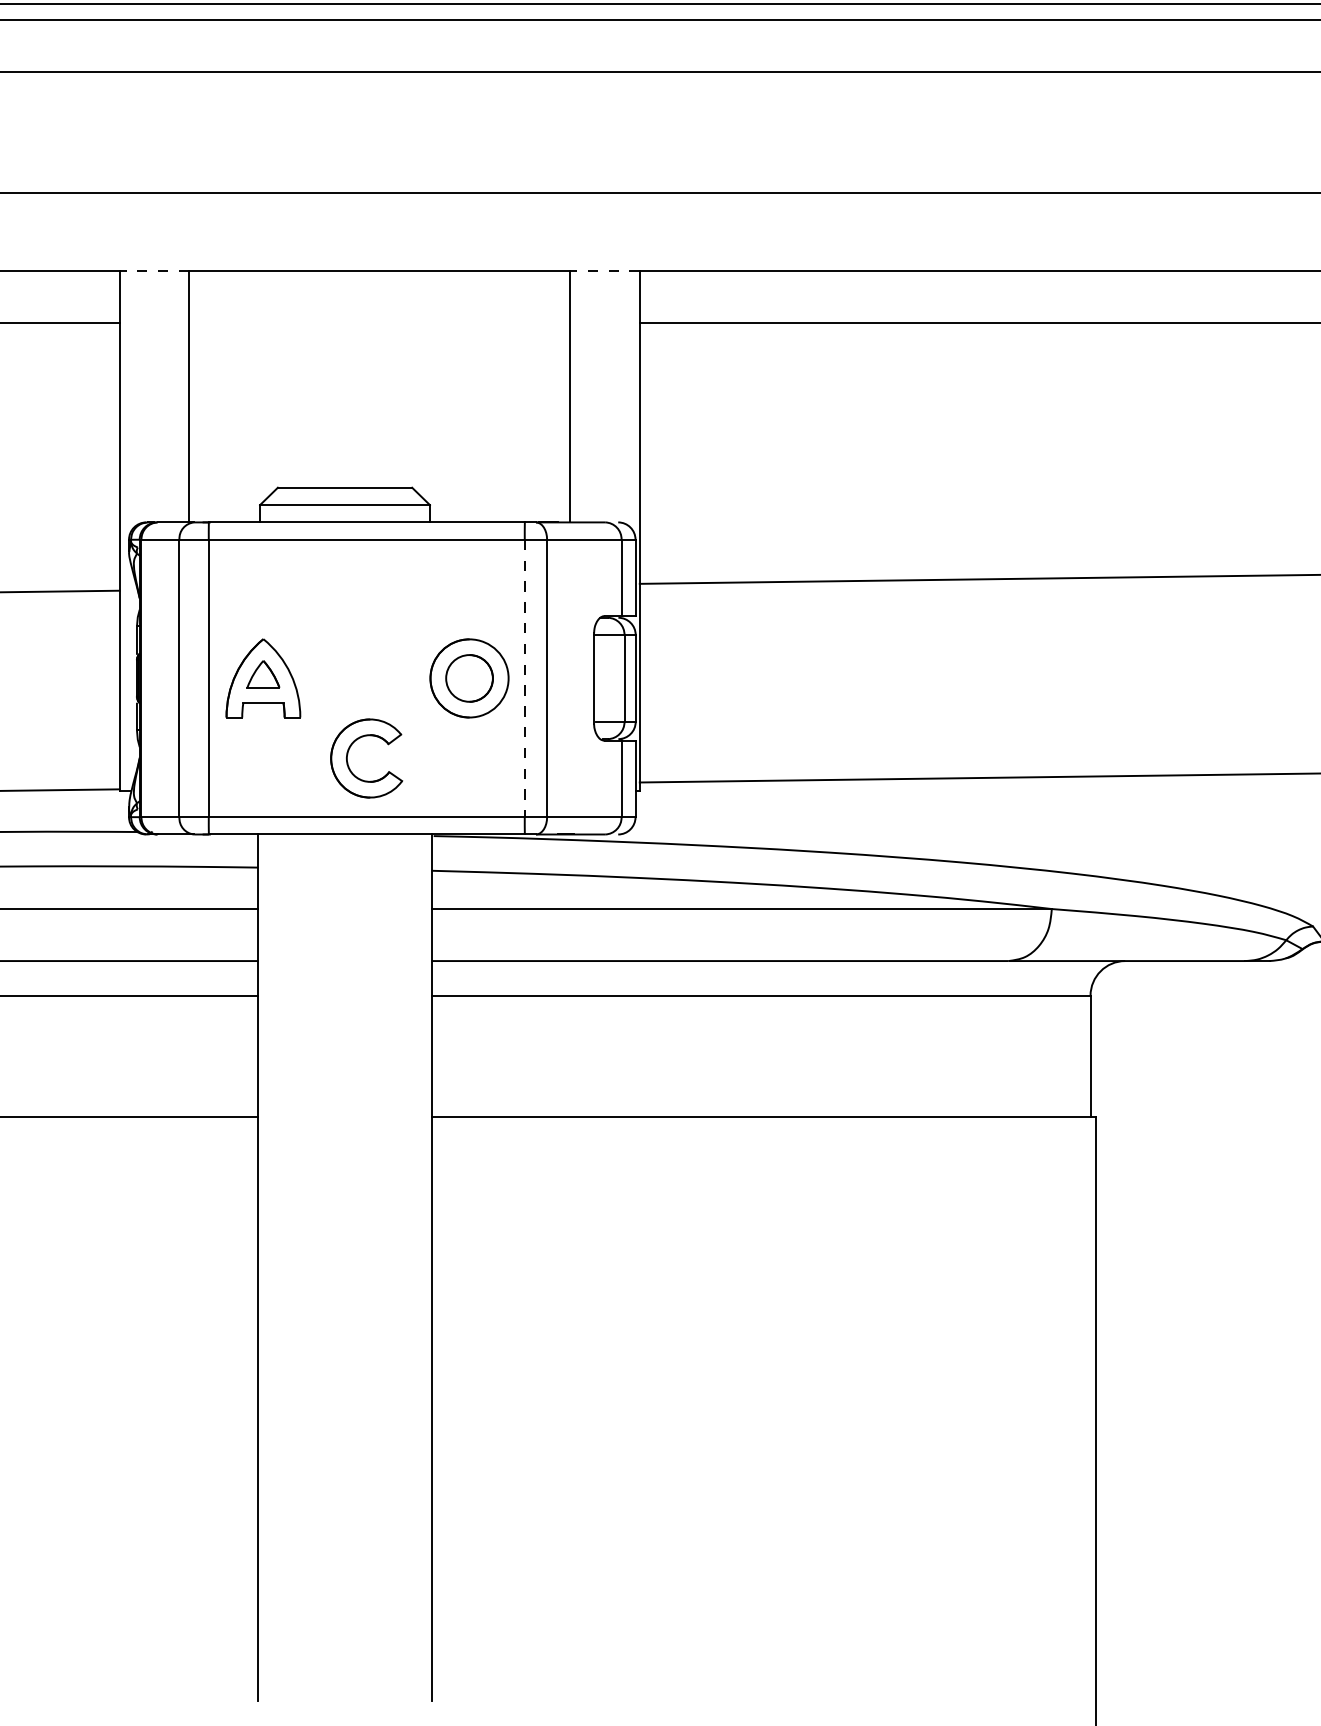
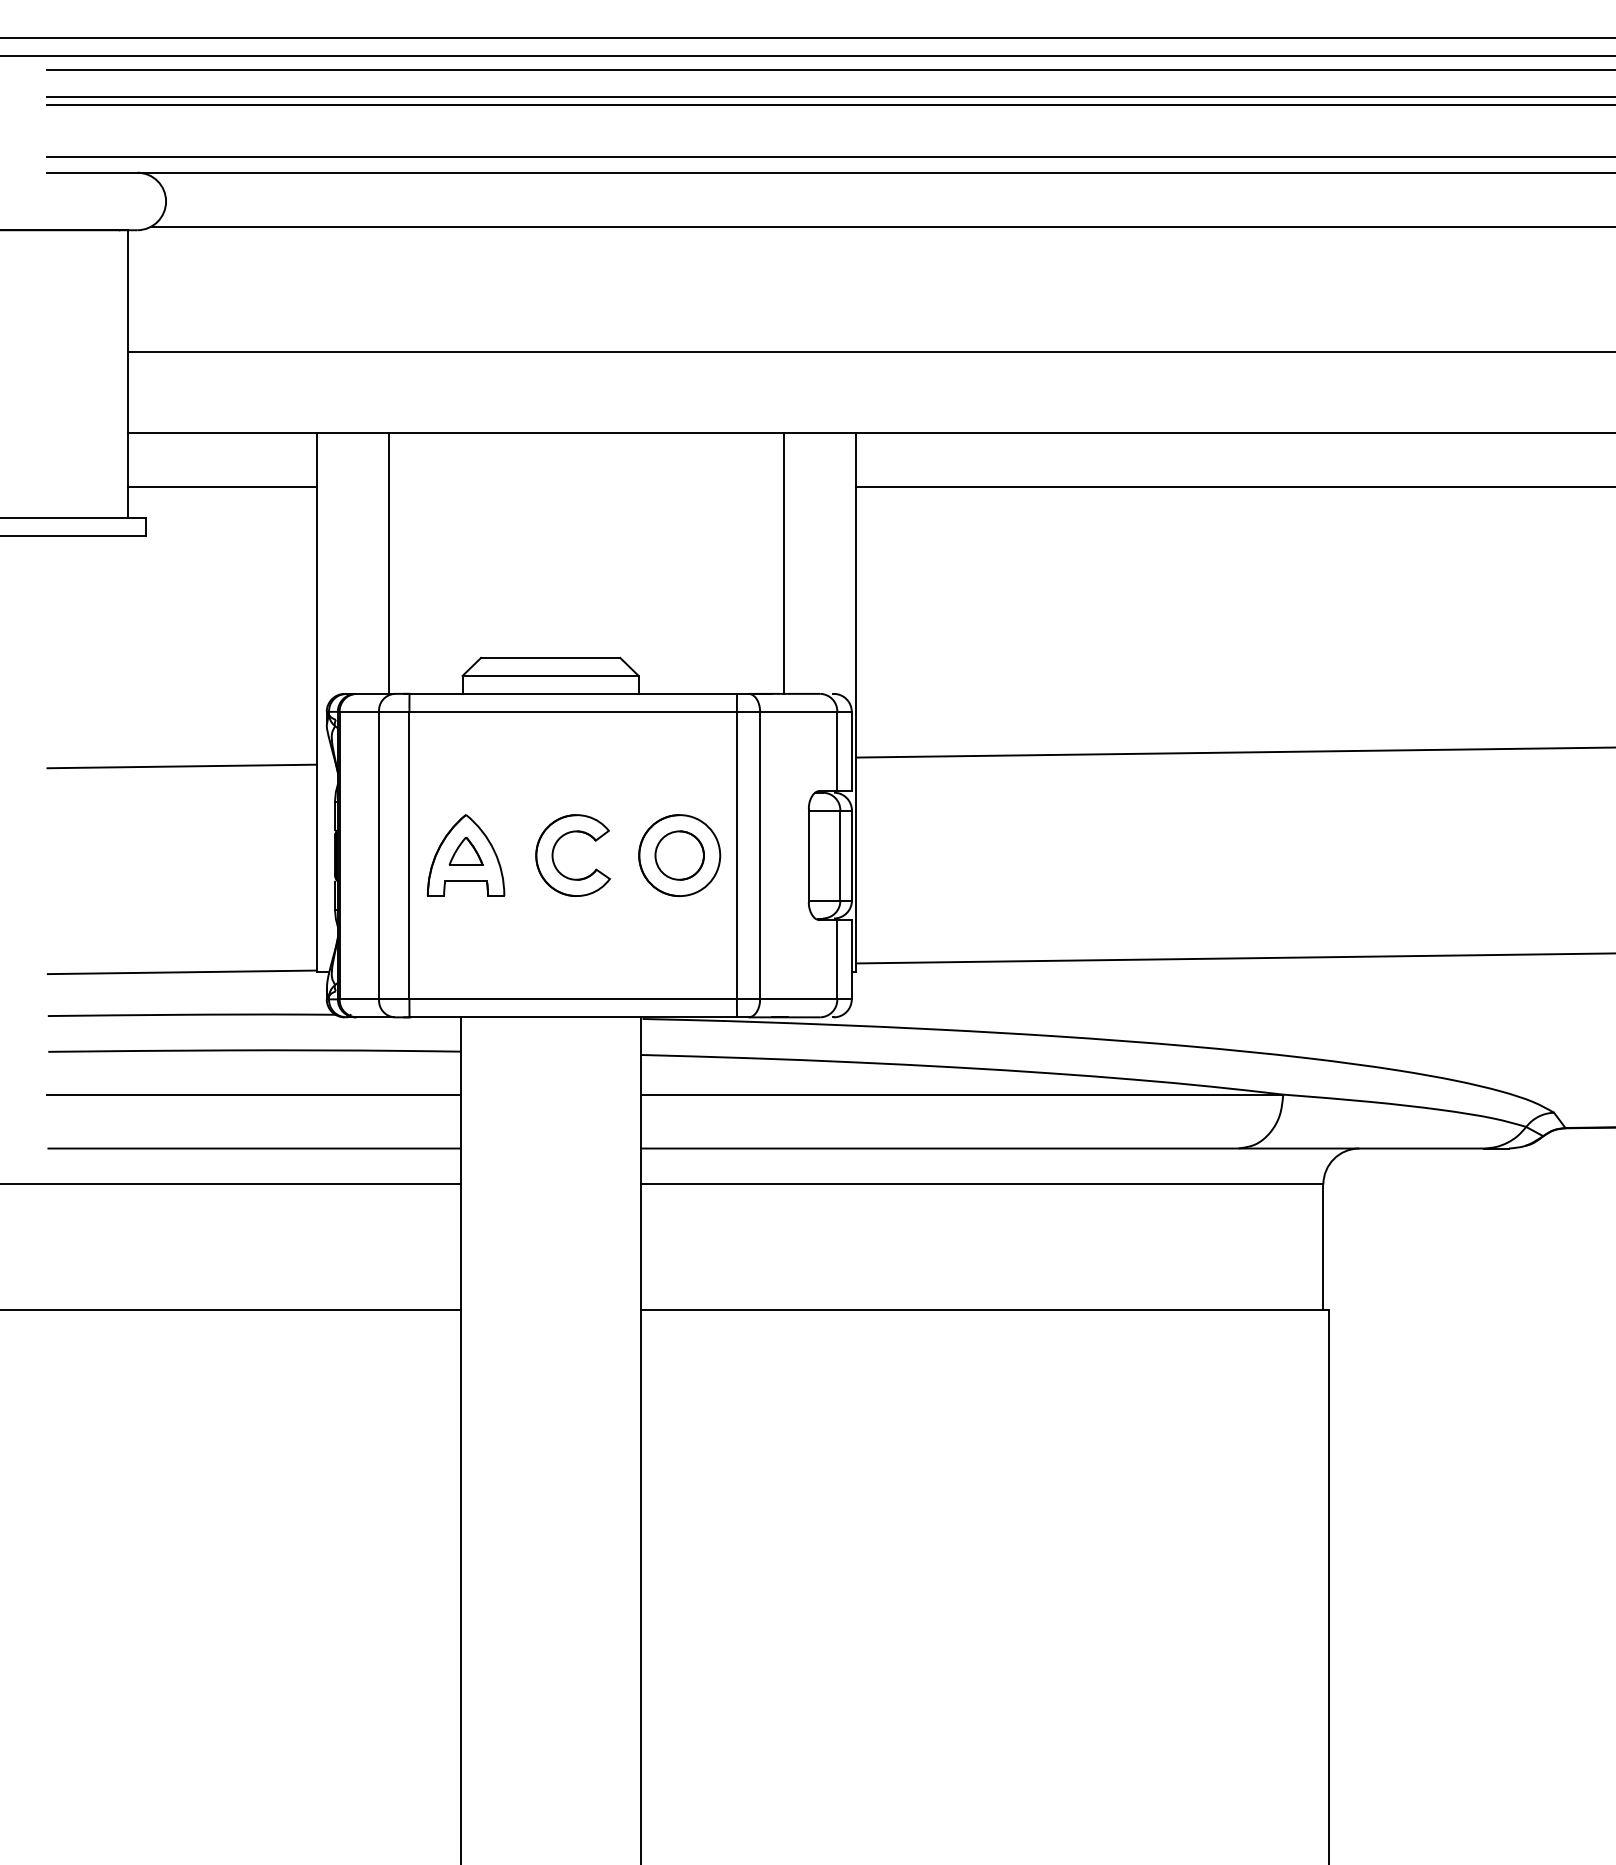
line: (153, 271) -> (352, 433), dashed -> solid
line: (605, 271) -> (820, 433), dashed -> solid
line: (524, 678) -> (736, 855), dashed -> solid
part: (348, 752) -> (554, 849), moved

